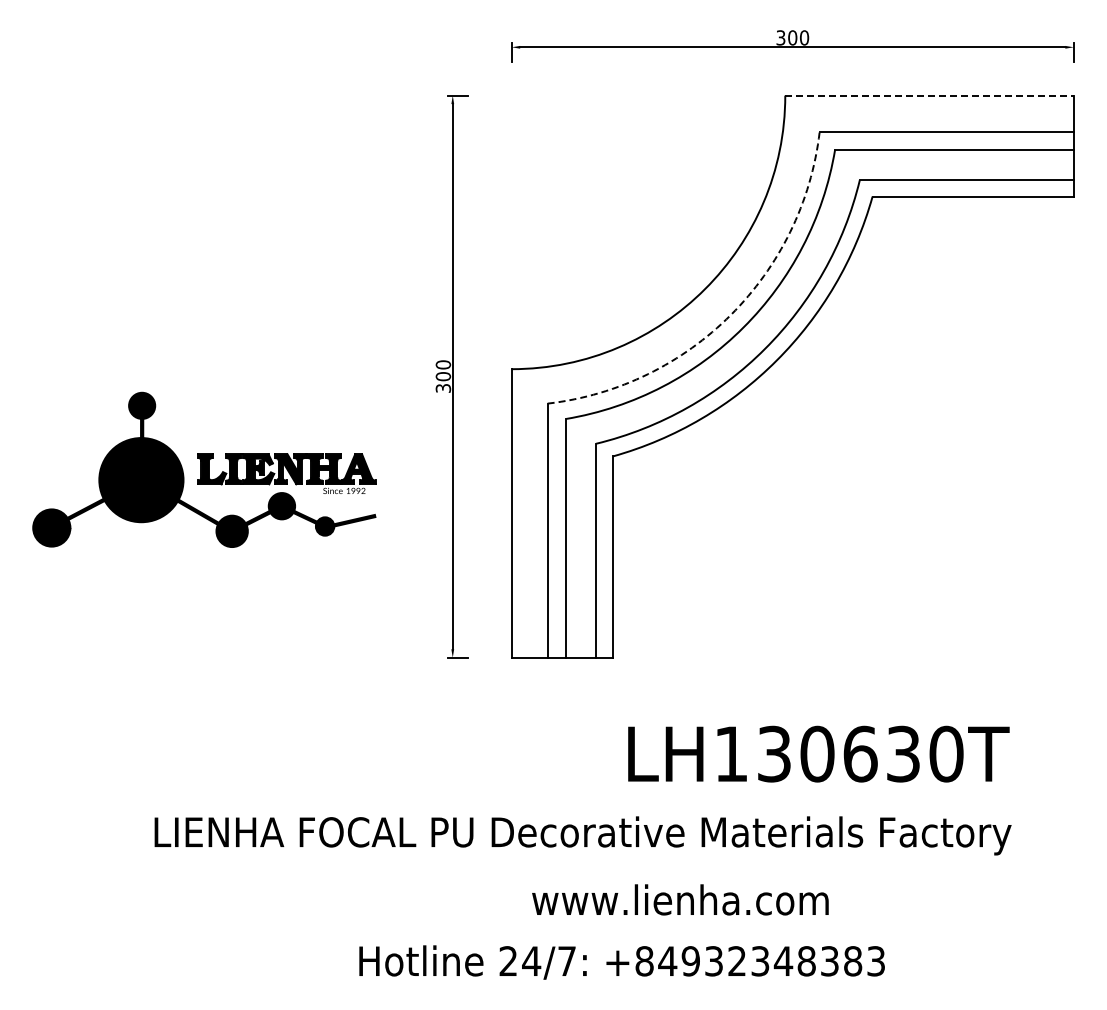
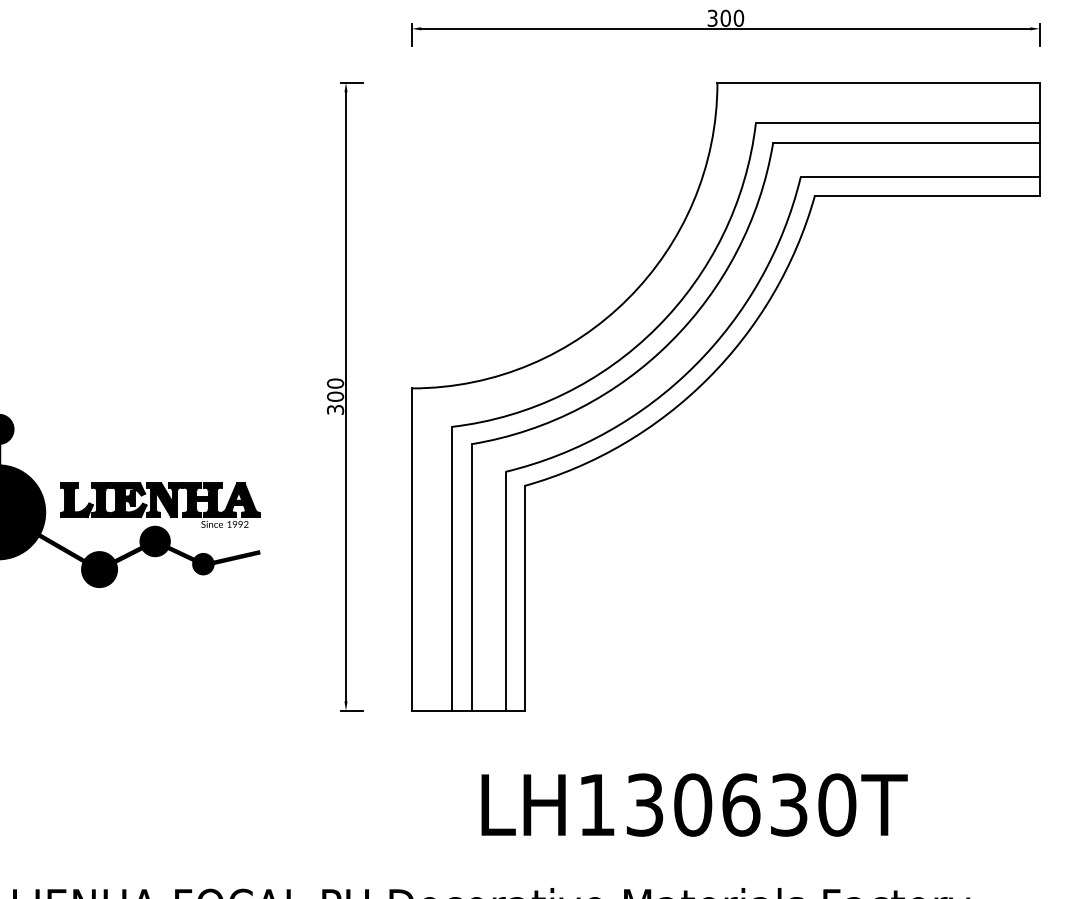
line: (930, 95) -> (879, 82), dashed -> solid
arc: (731, 314) -> (657, 327), dashed -> solid
text: (818, 753) -> (694, 804), moved

